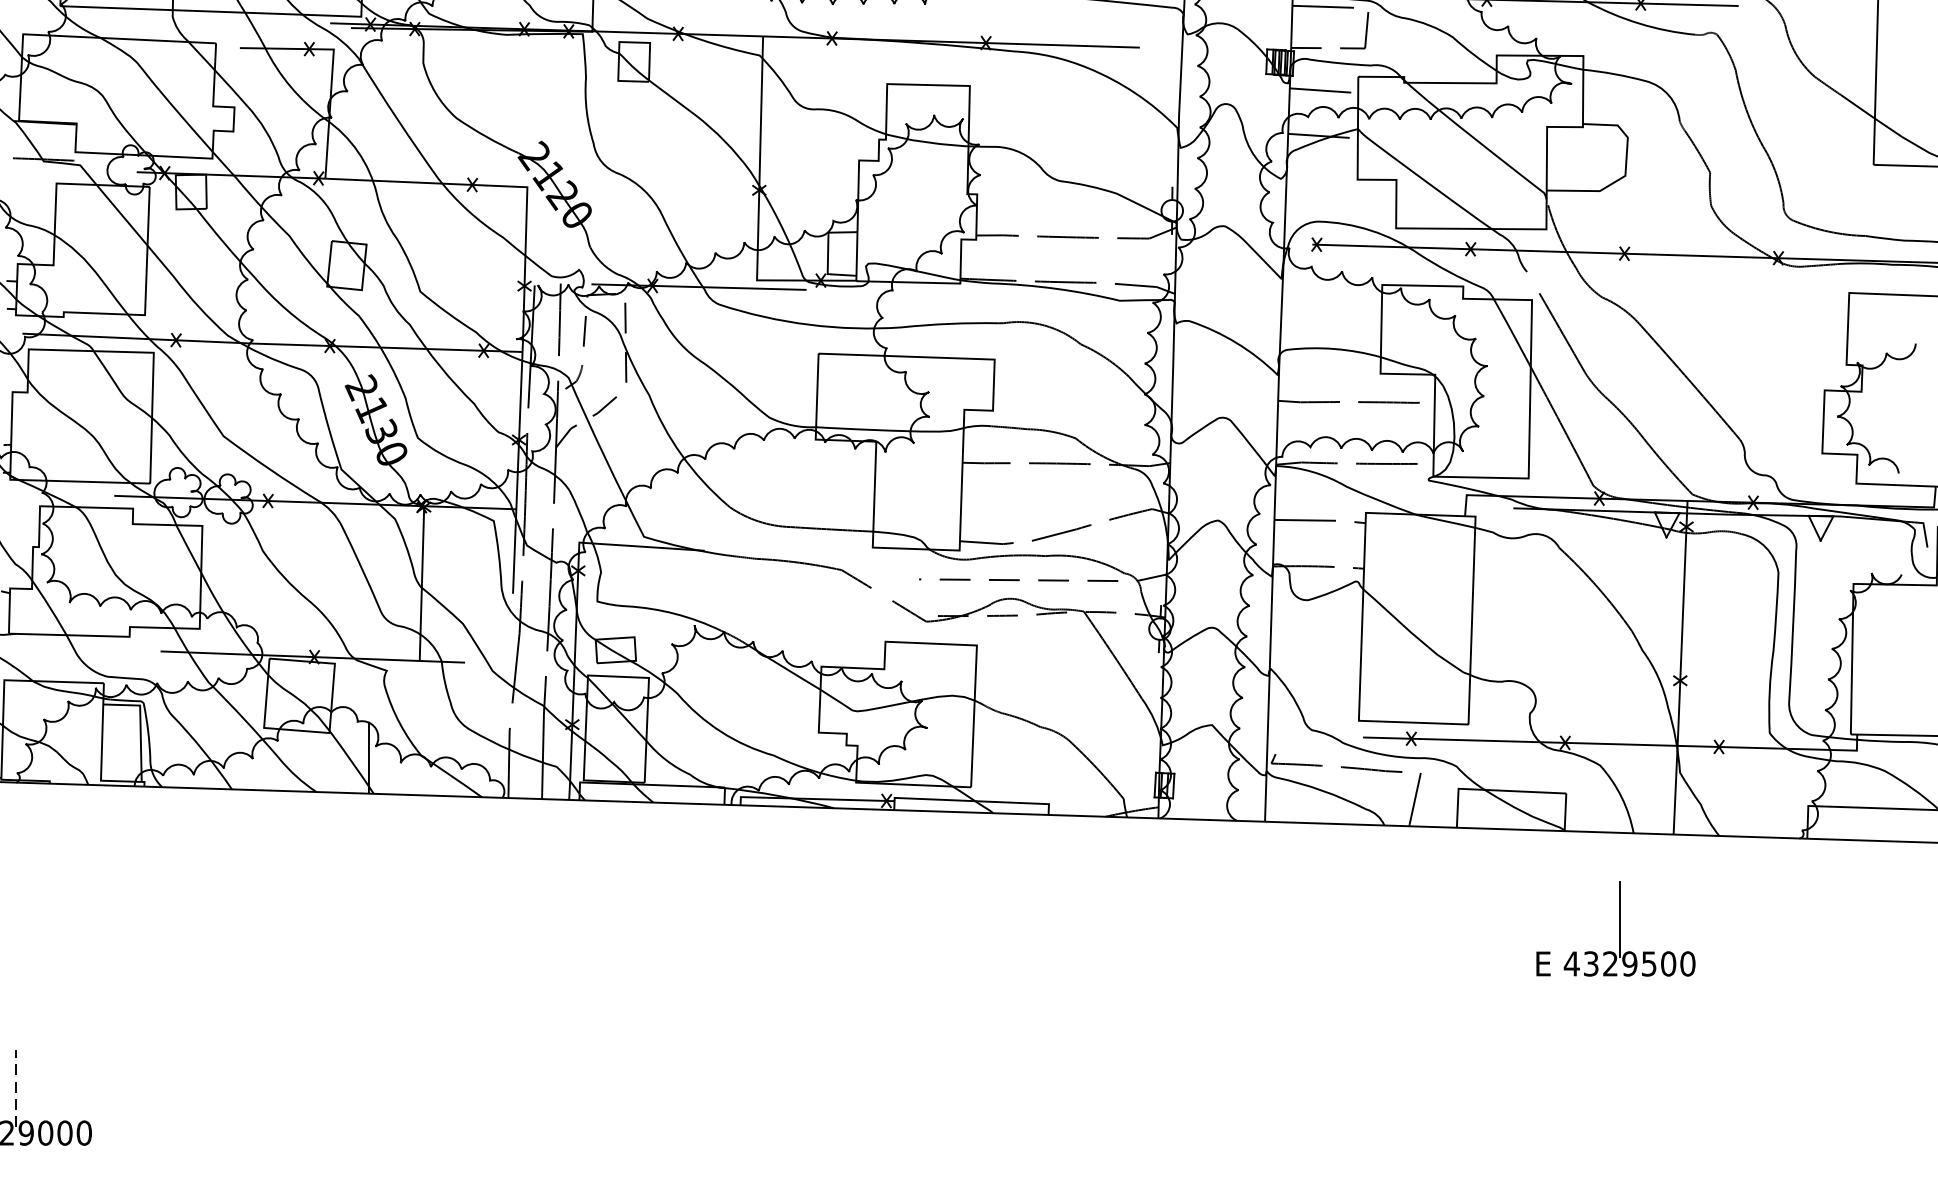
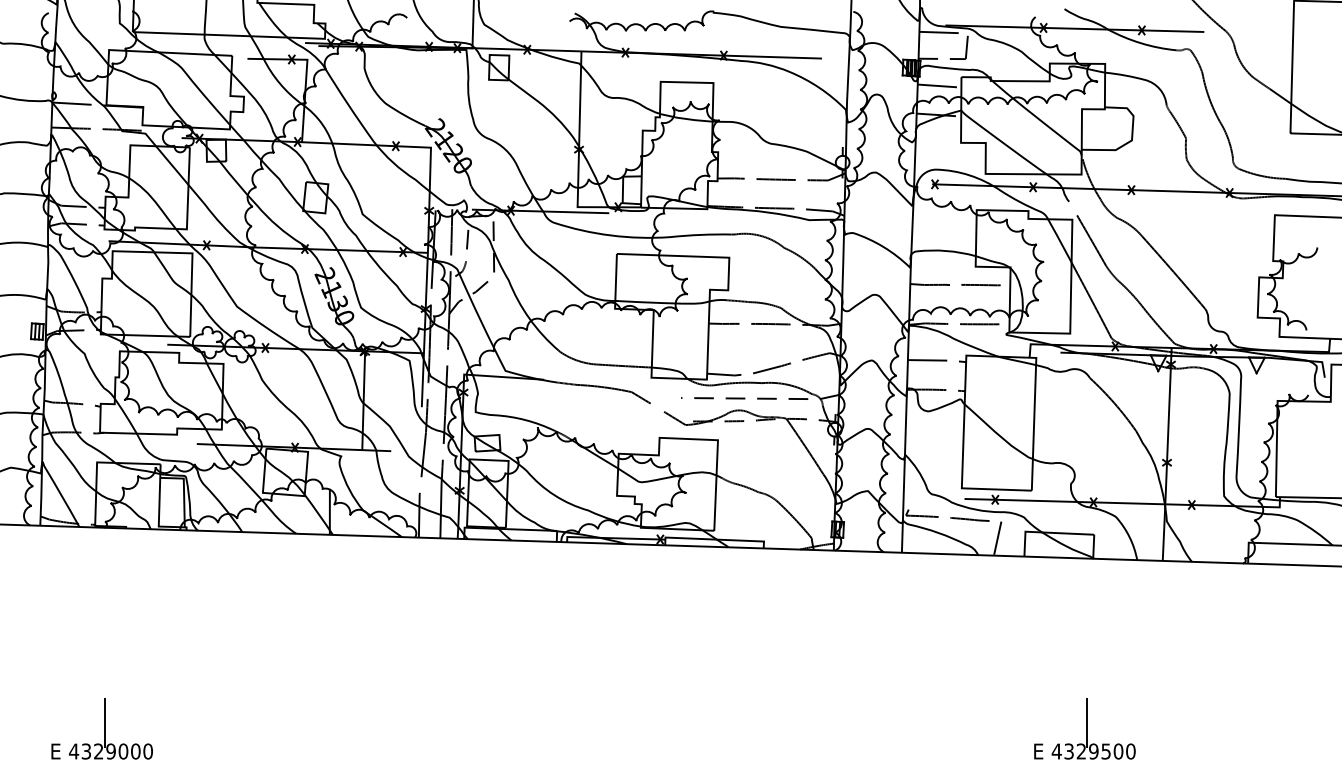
part: (1615, 927) -> (1084, 728), moved
line: (15, 1089) -> (104, 723), dashed -> solid

